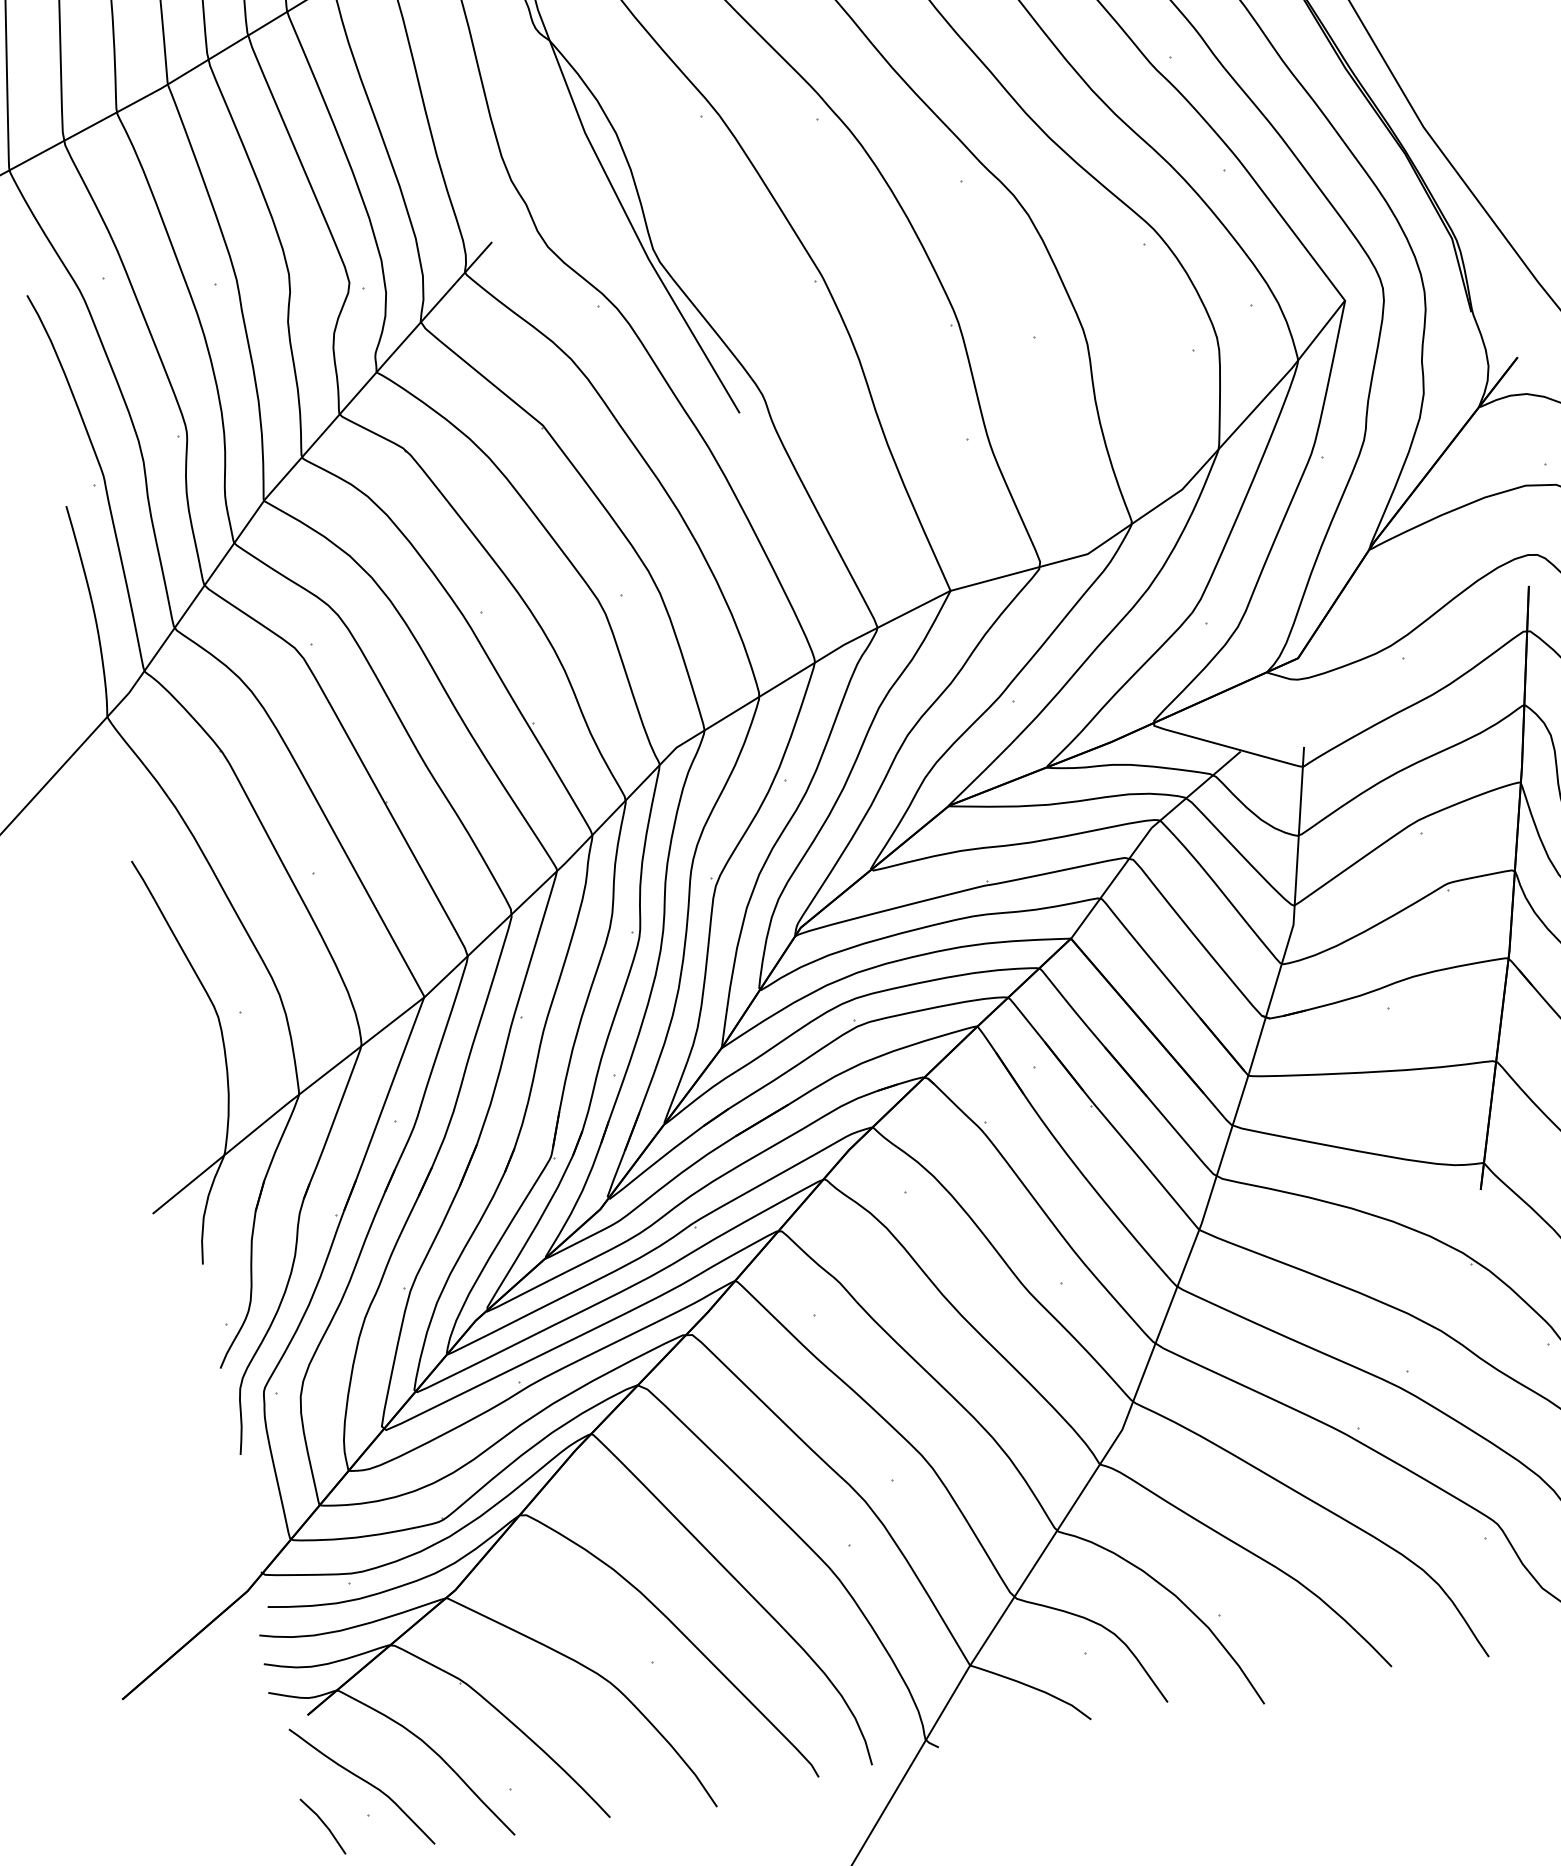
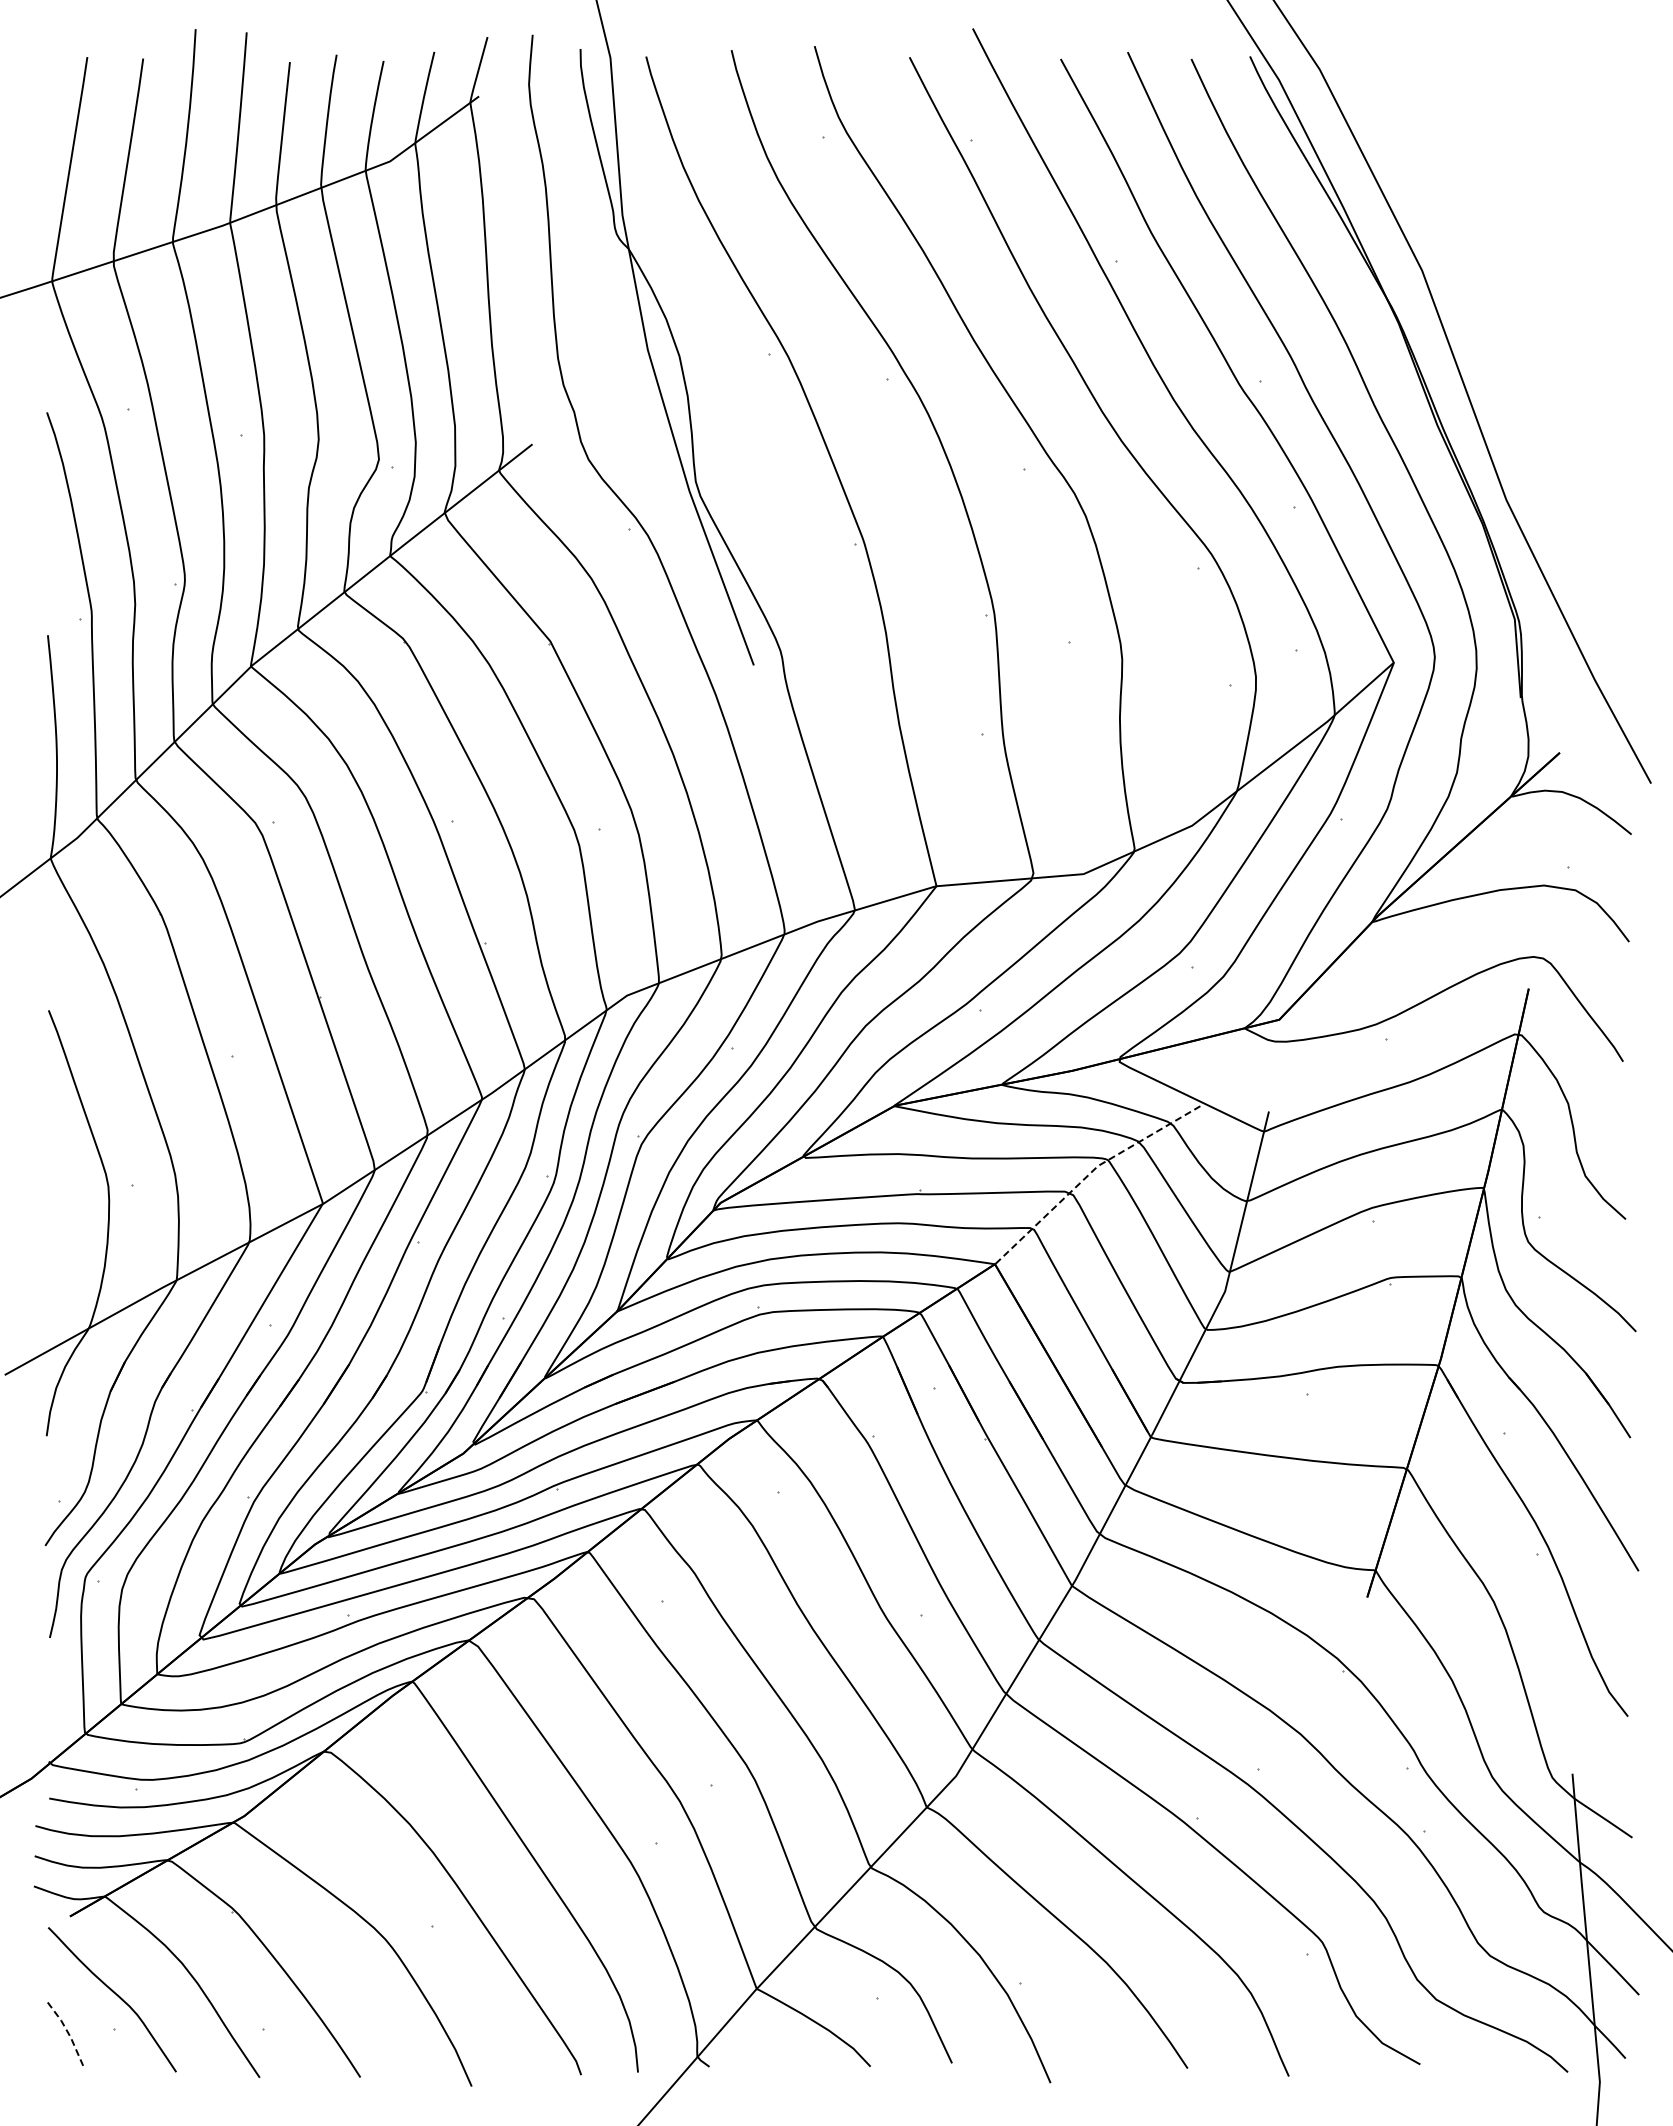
line: (1146, 835) -> (1091, 1172), solid -> dashed
line: (325, 1824) -> (67, 2031), solid -> dashed

